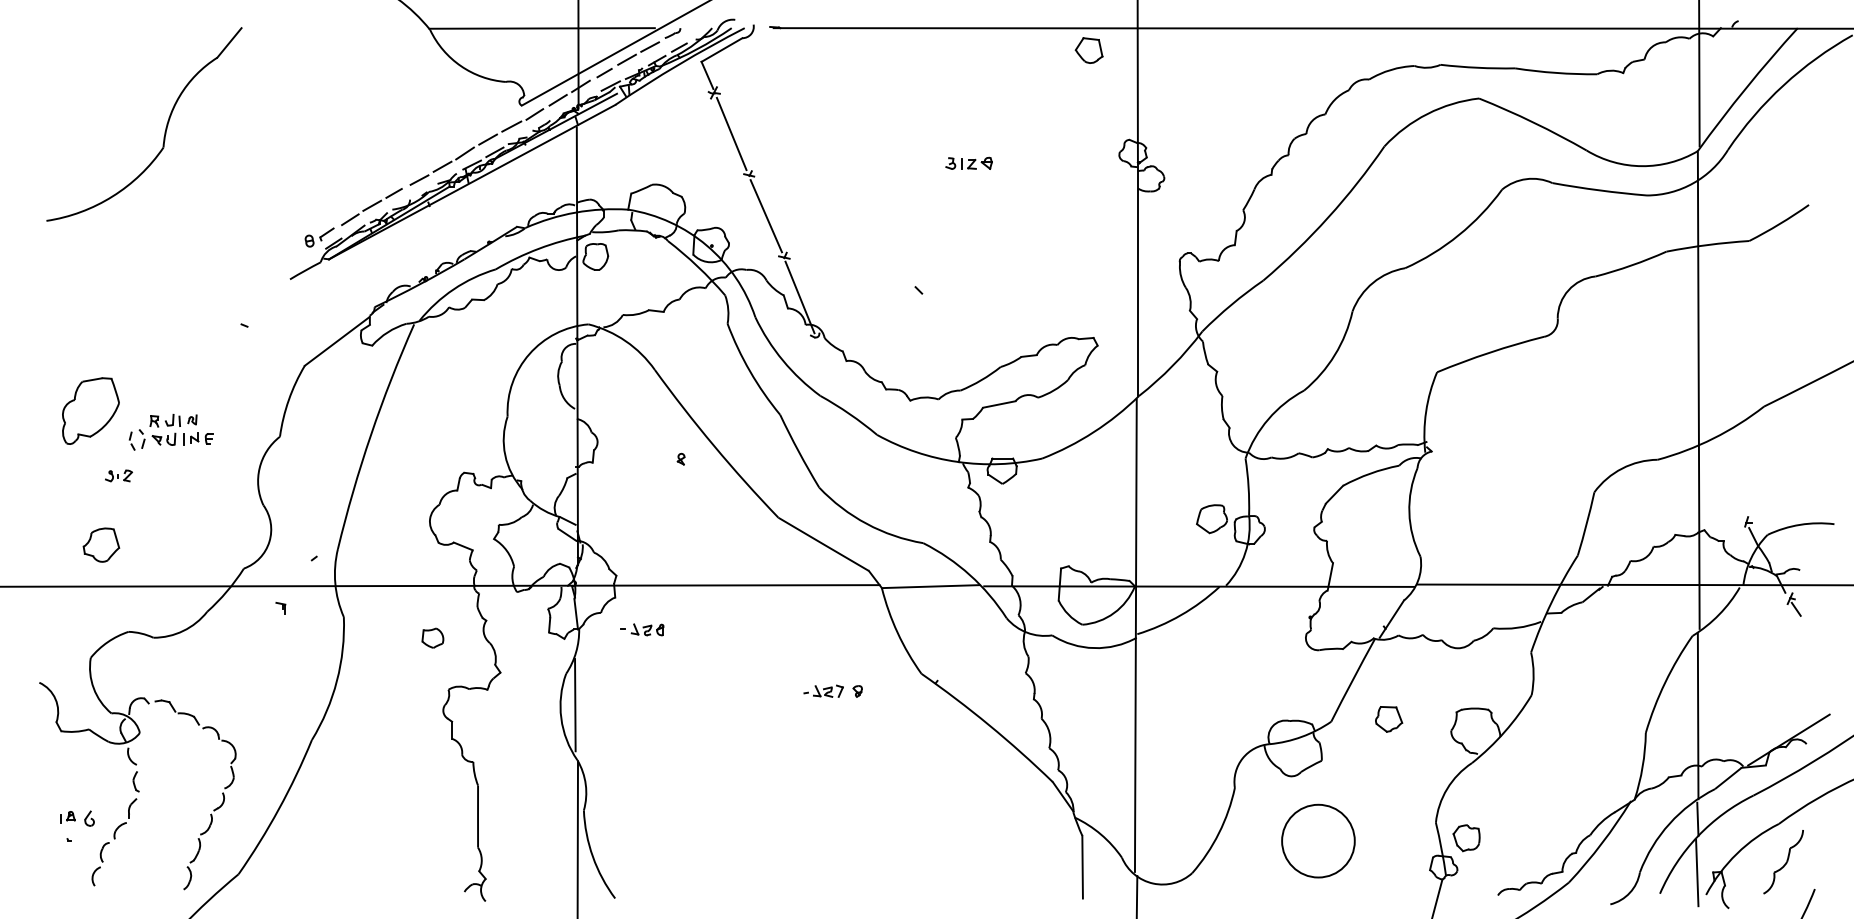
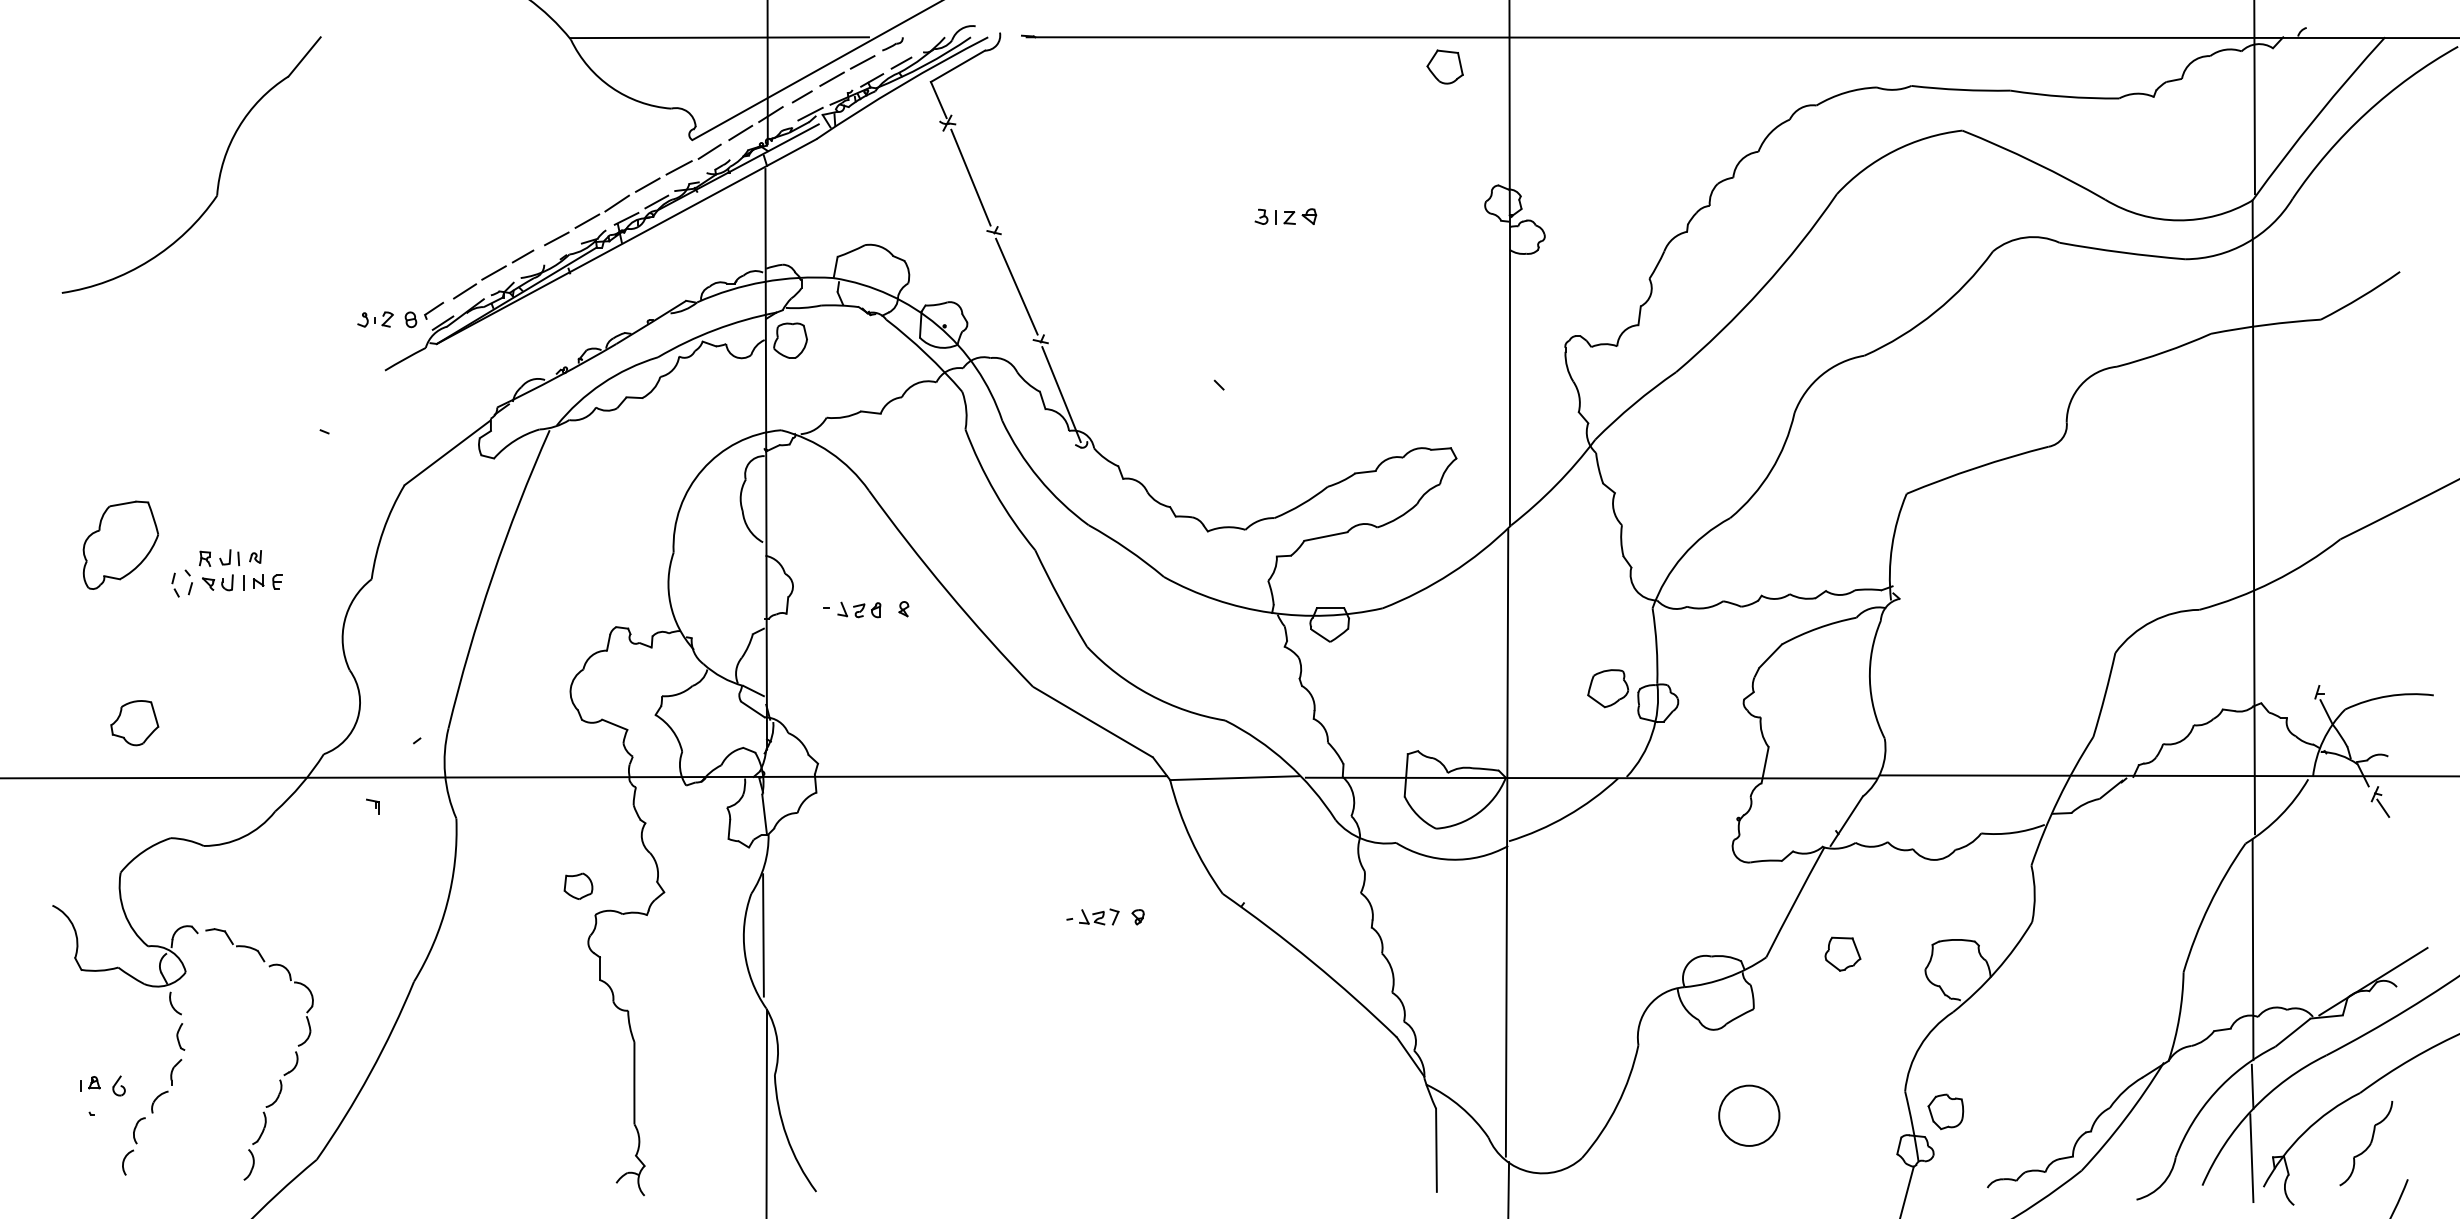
part: (118, 475) -> (375, 318), moved
part: (642, 629) -> (852, 609), moved
part: (432, 637) -> (577, 885), moved
circle: (1318, 840) -> (1749, 1114), size x0.62

